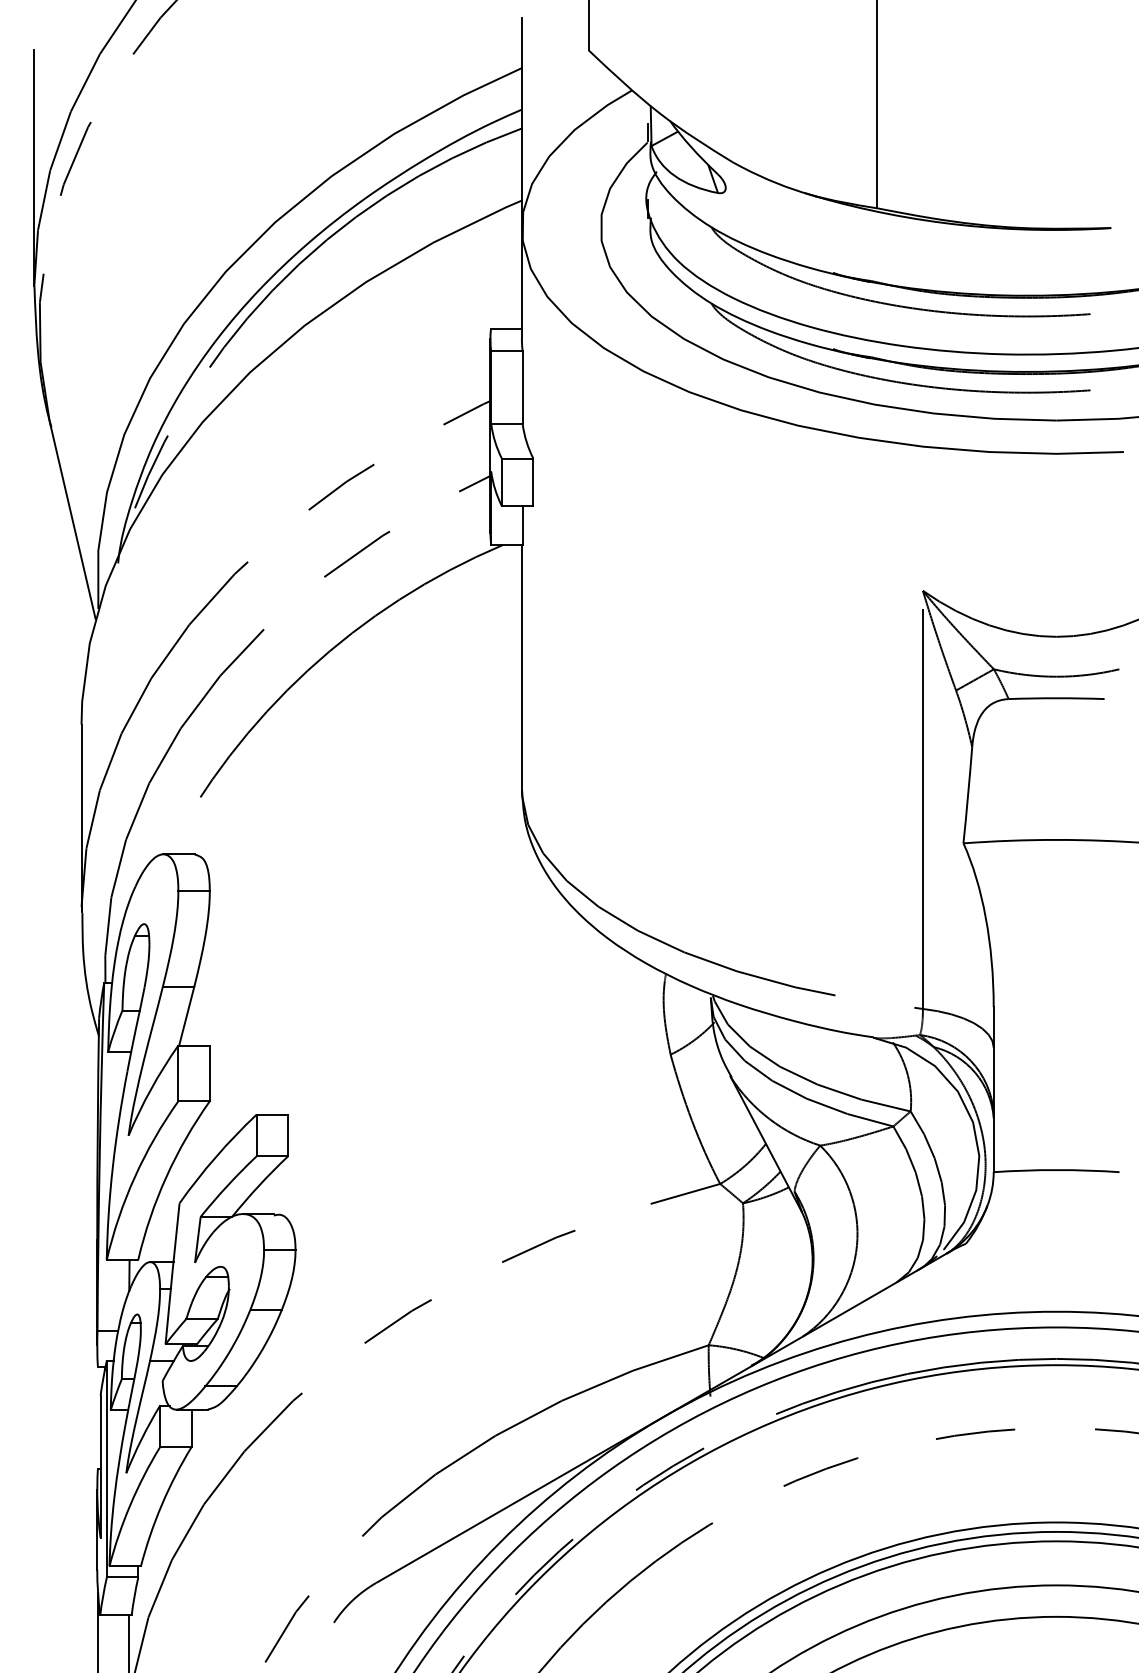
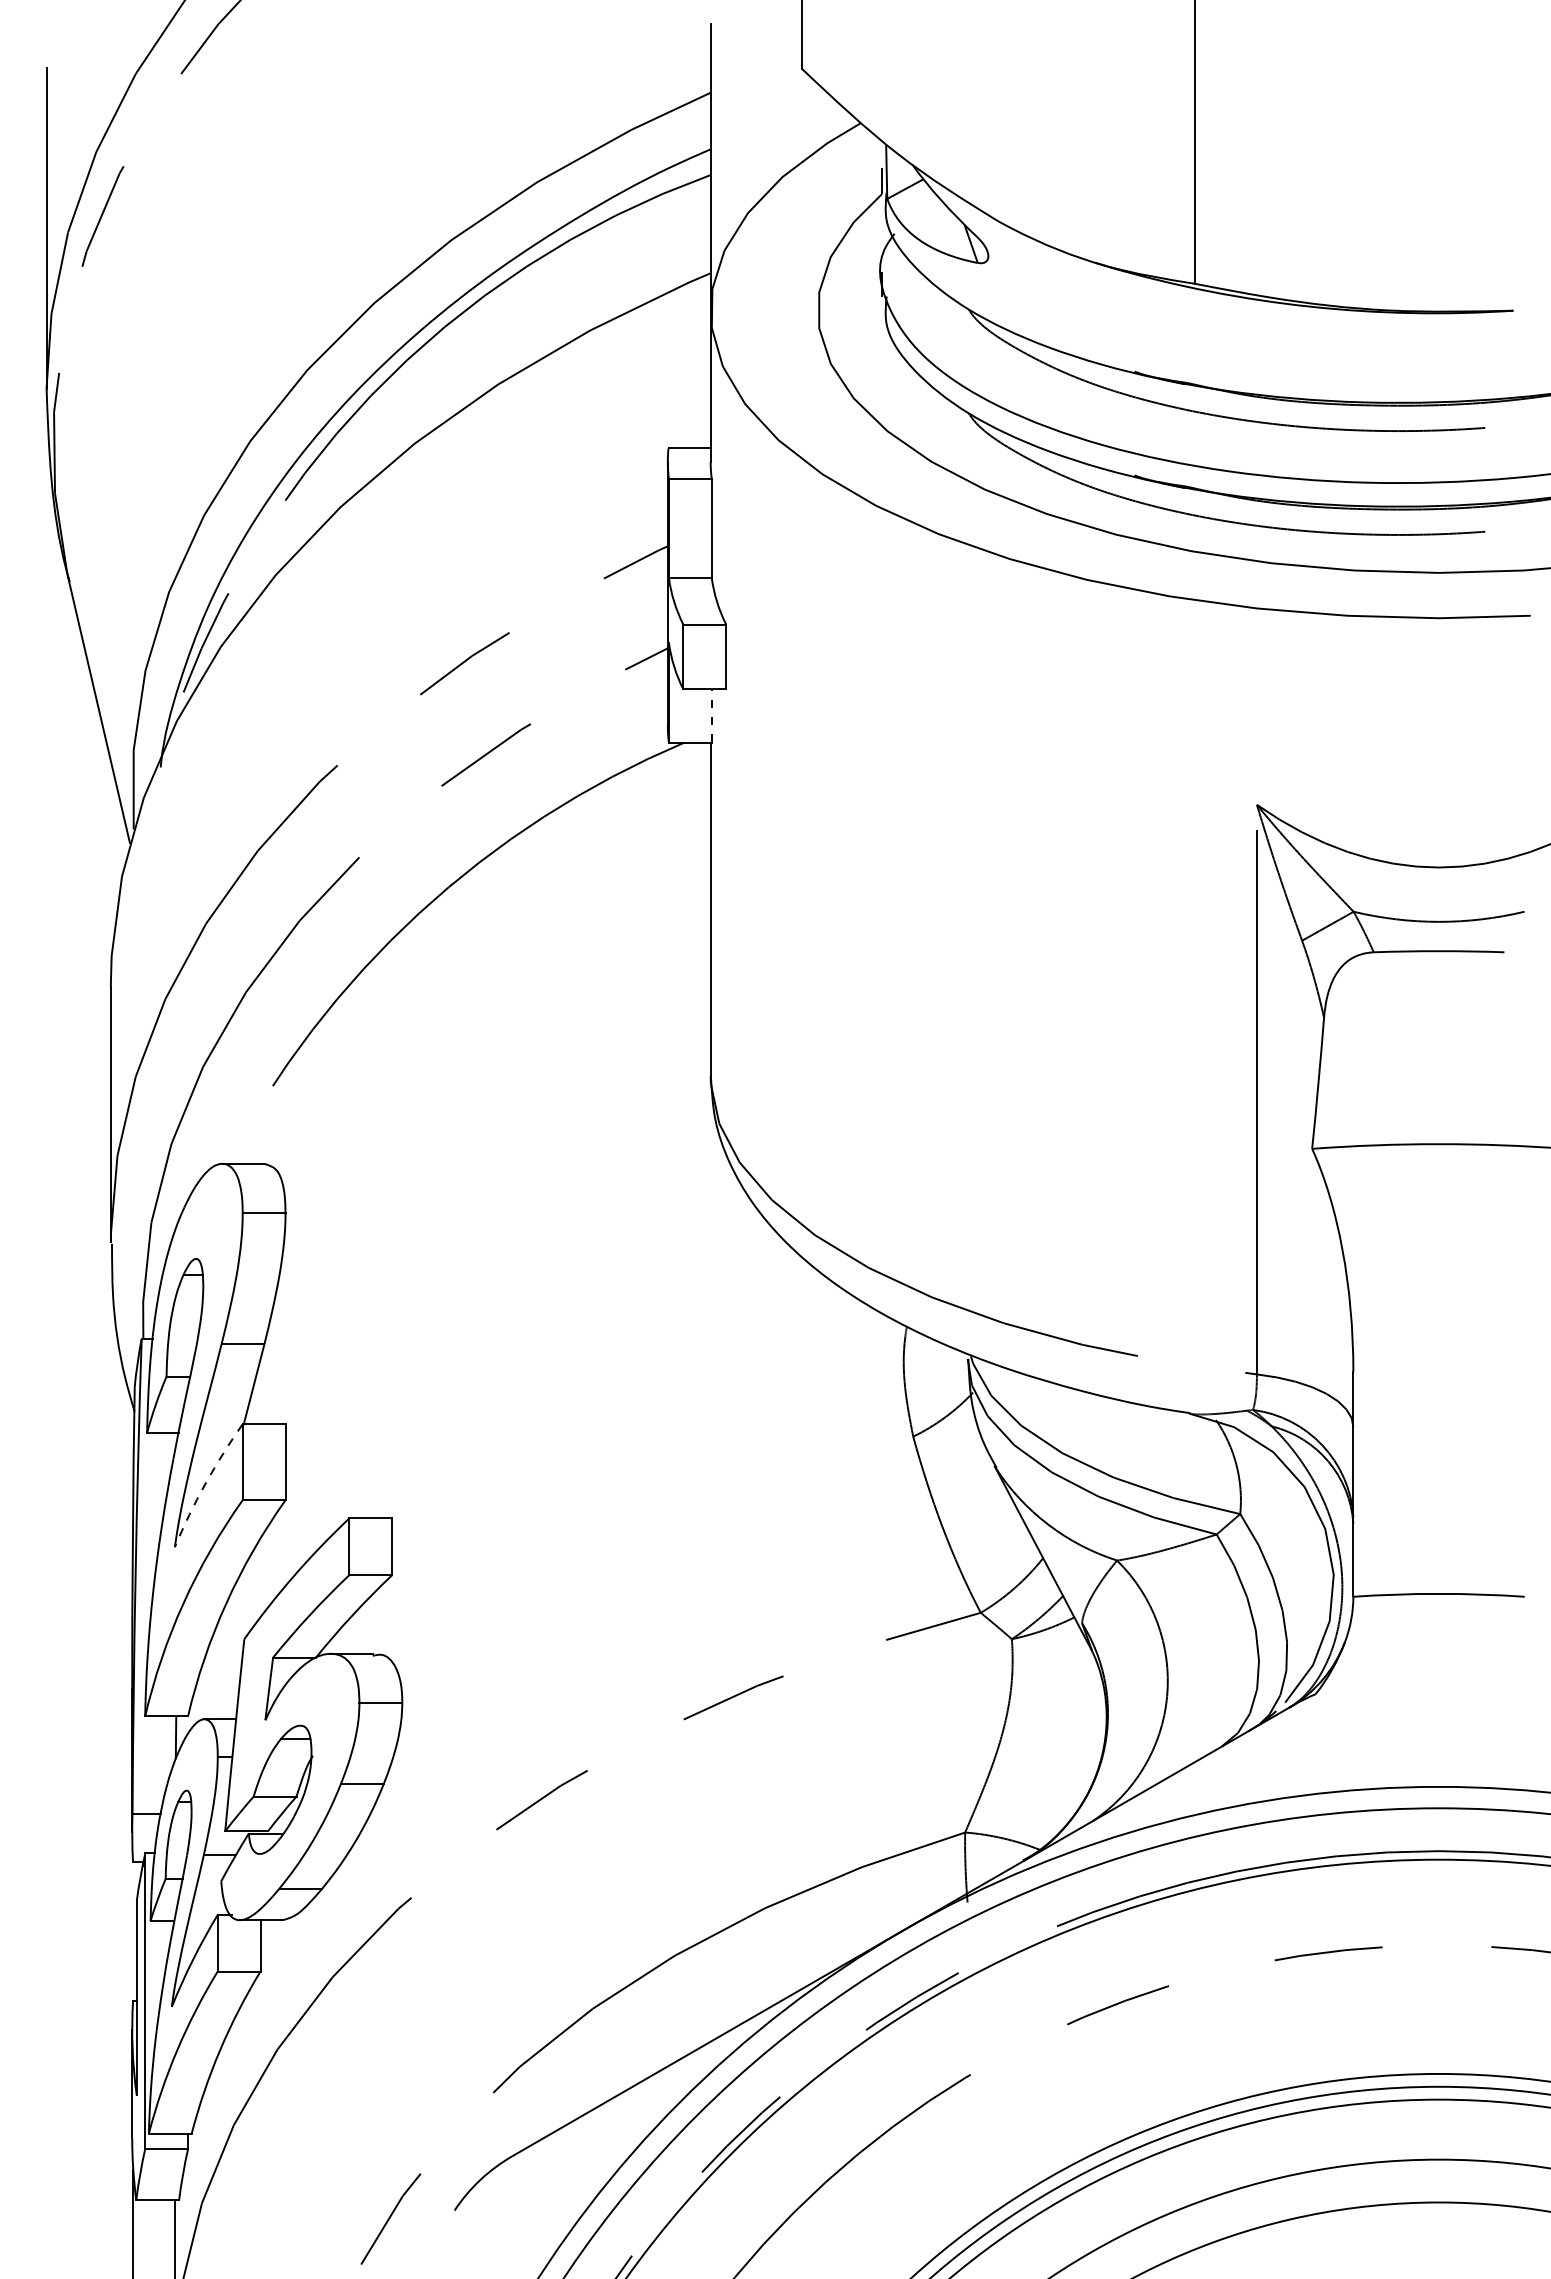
line: (522, 525) -> (711, 716), solid -> dashed
arc: (151, 1089) -> (205, 1483), solid -> dashed

